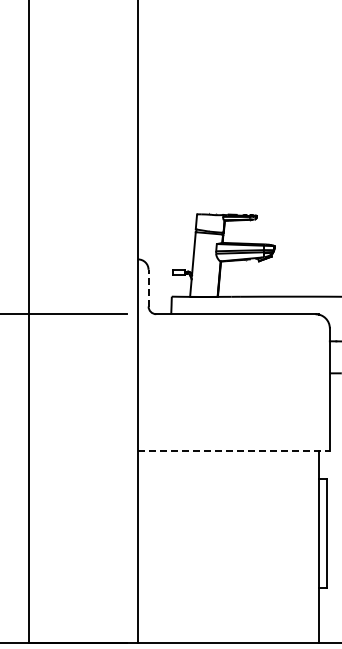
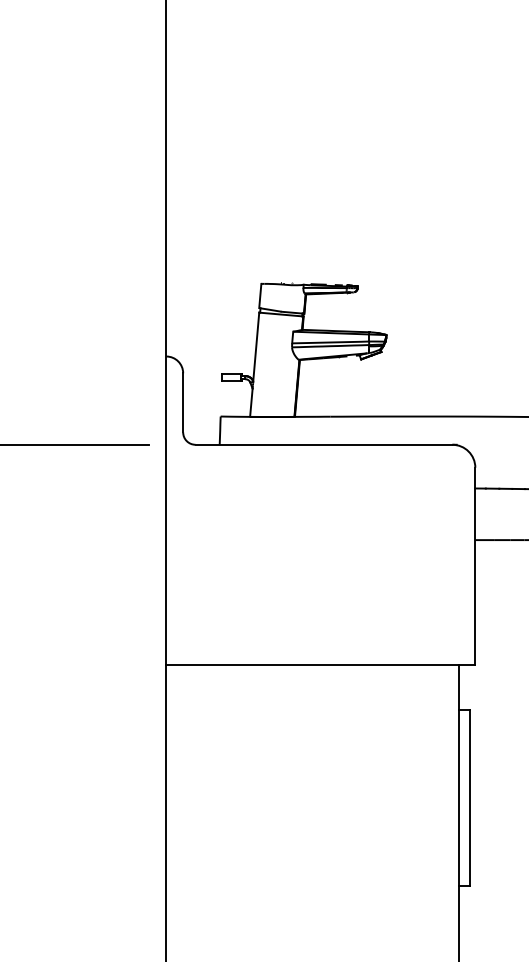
line: (148, 287) -> (183, 401), dashed -> solid
line: (234, 451) -> (321, 666), dashed -> solid

